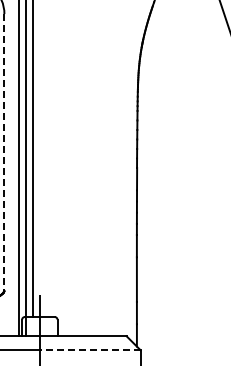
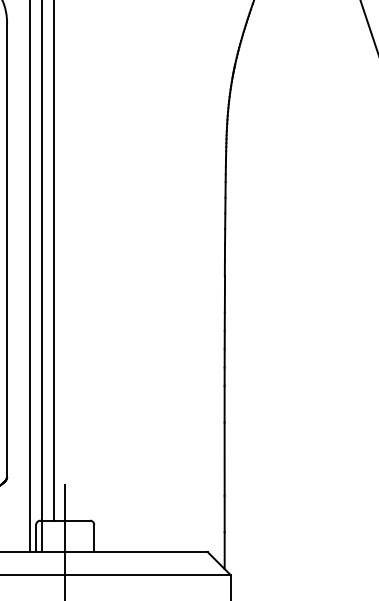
line: (4, 153) -> (7, 252), dashed -> solid
line: (89, 350) -> (146, 575), dashed -> solid

